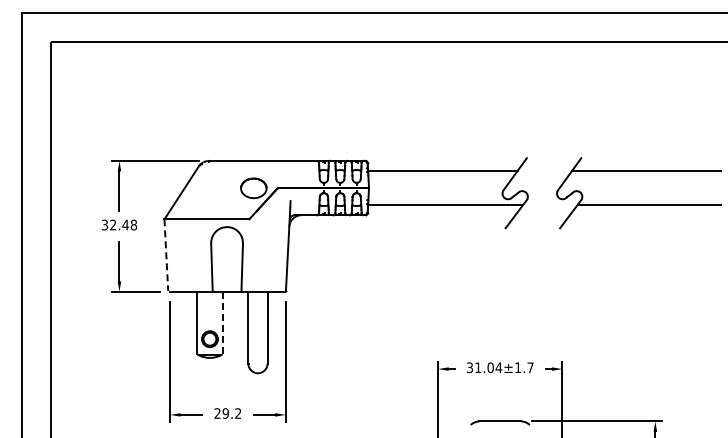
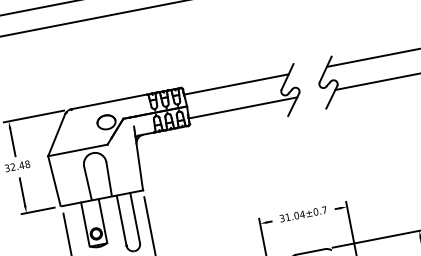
line: (166, 255) -> (54, 181), dashed -> solid
line: (222, 323) -> (103, 221), dashed -> solid
text: (518, 367) -> (316, 211), 31.04±1.7 -> 31.04±0.7

